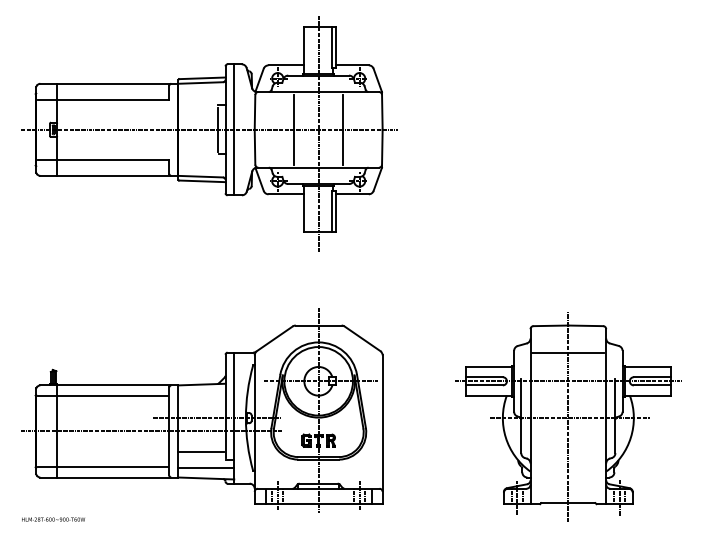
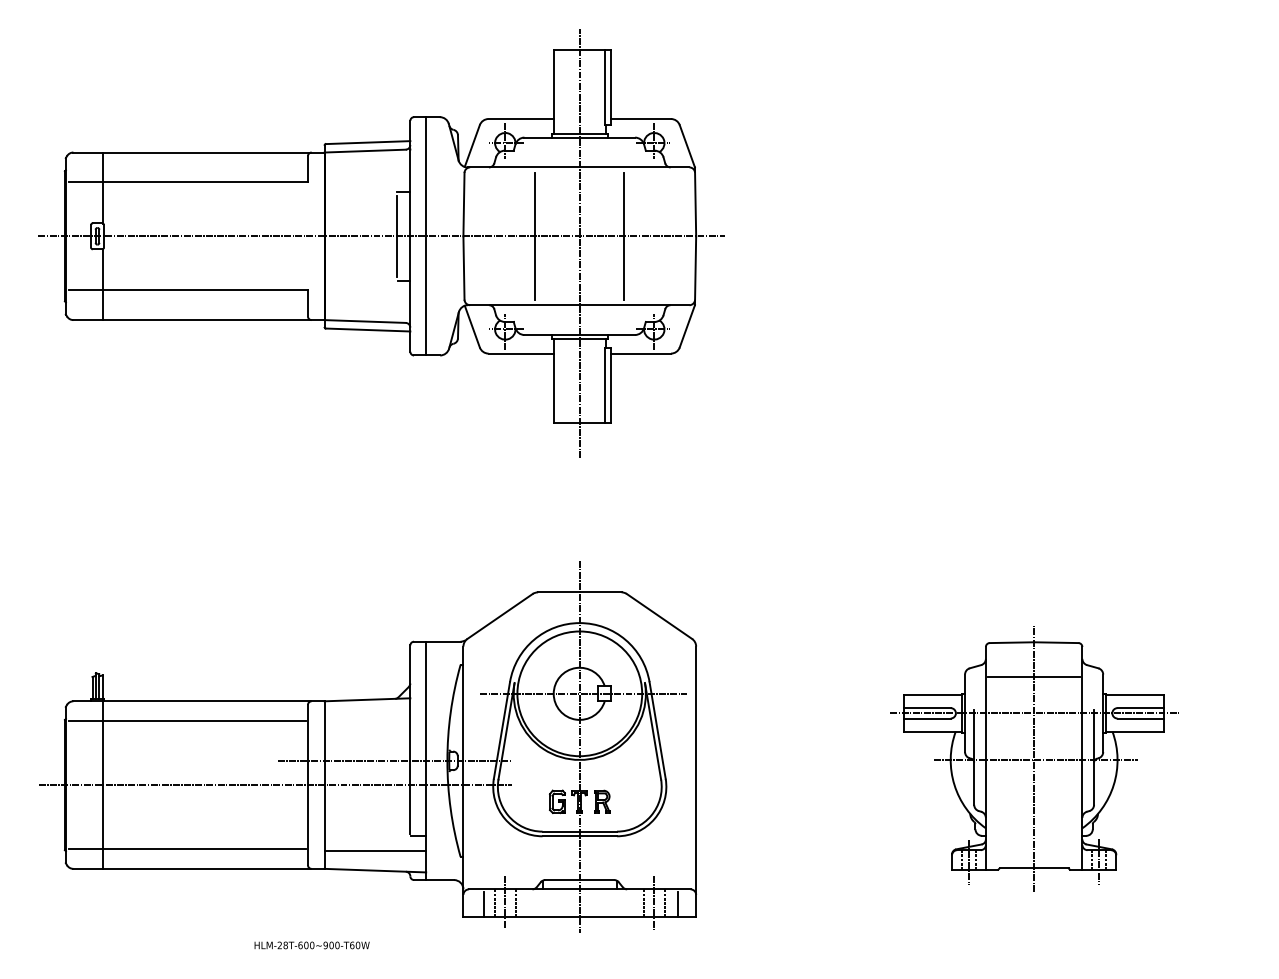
part: (568, 416) -> (1034, 757), size x0.7
line: (200, 452) -> (364, 823), removed
text: (53, 519) -> (312, 945), moved

